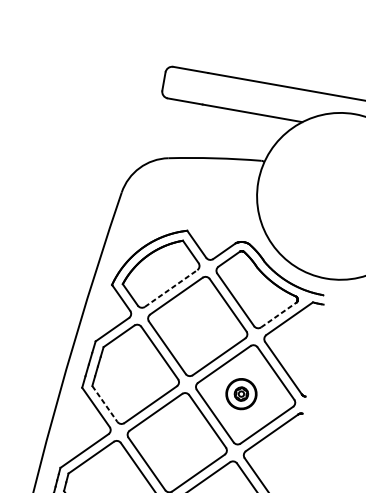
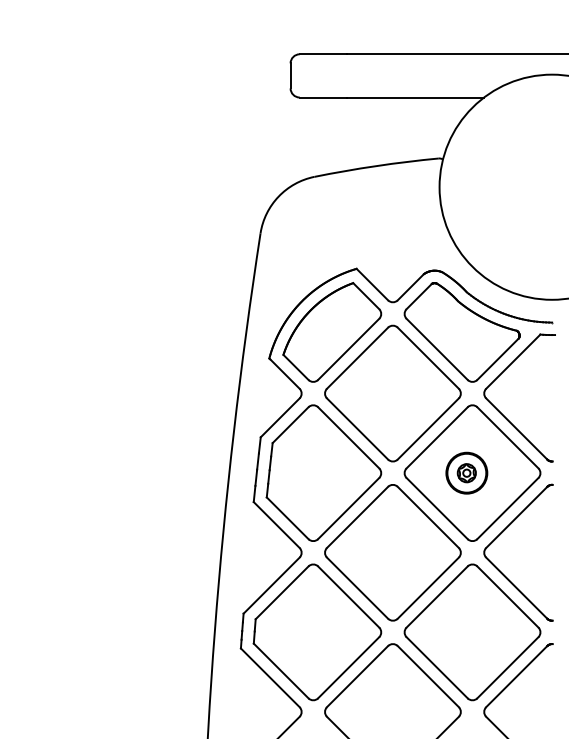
line: (171, 288) -> (349, 349), dashed -> solid
line: (279, 314) -> (498, 358), dashed -> solid
line: (105, 404) -> (288, 518), dashed -> solid

